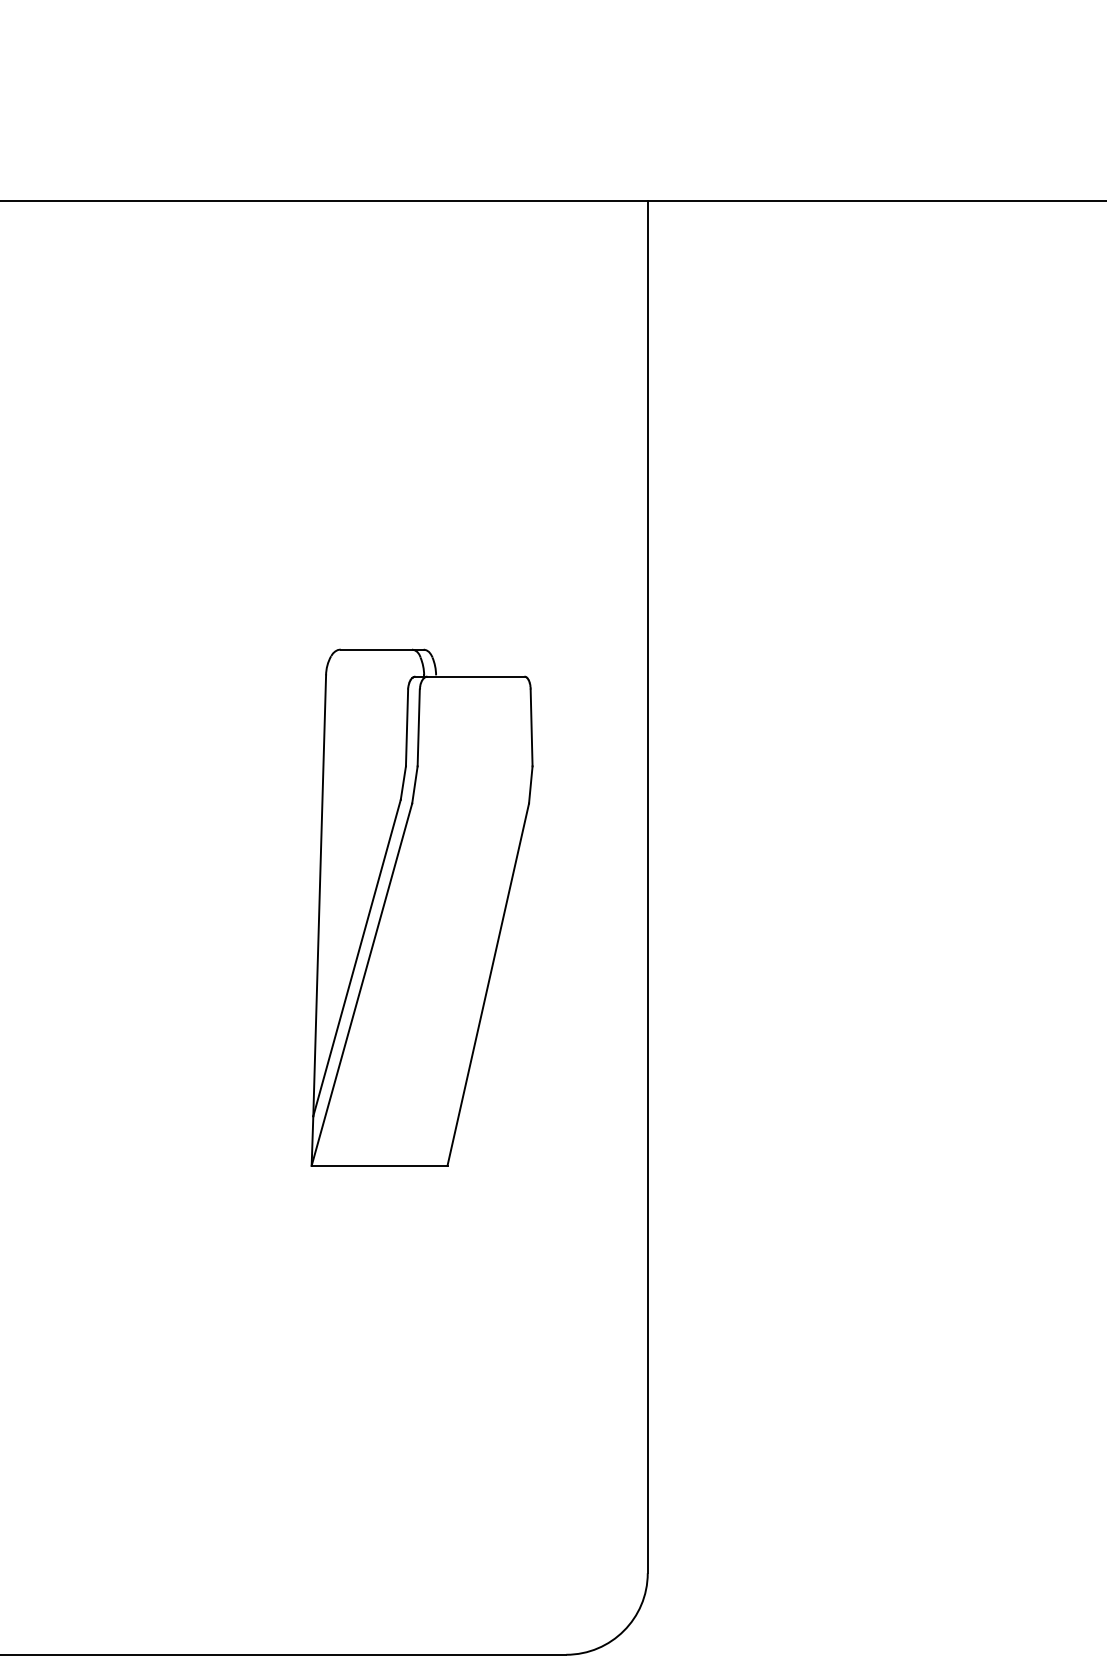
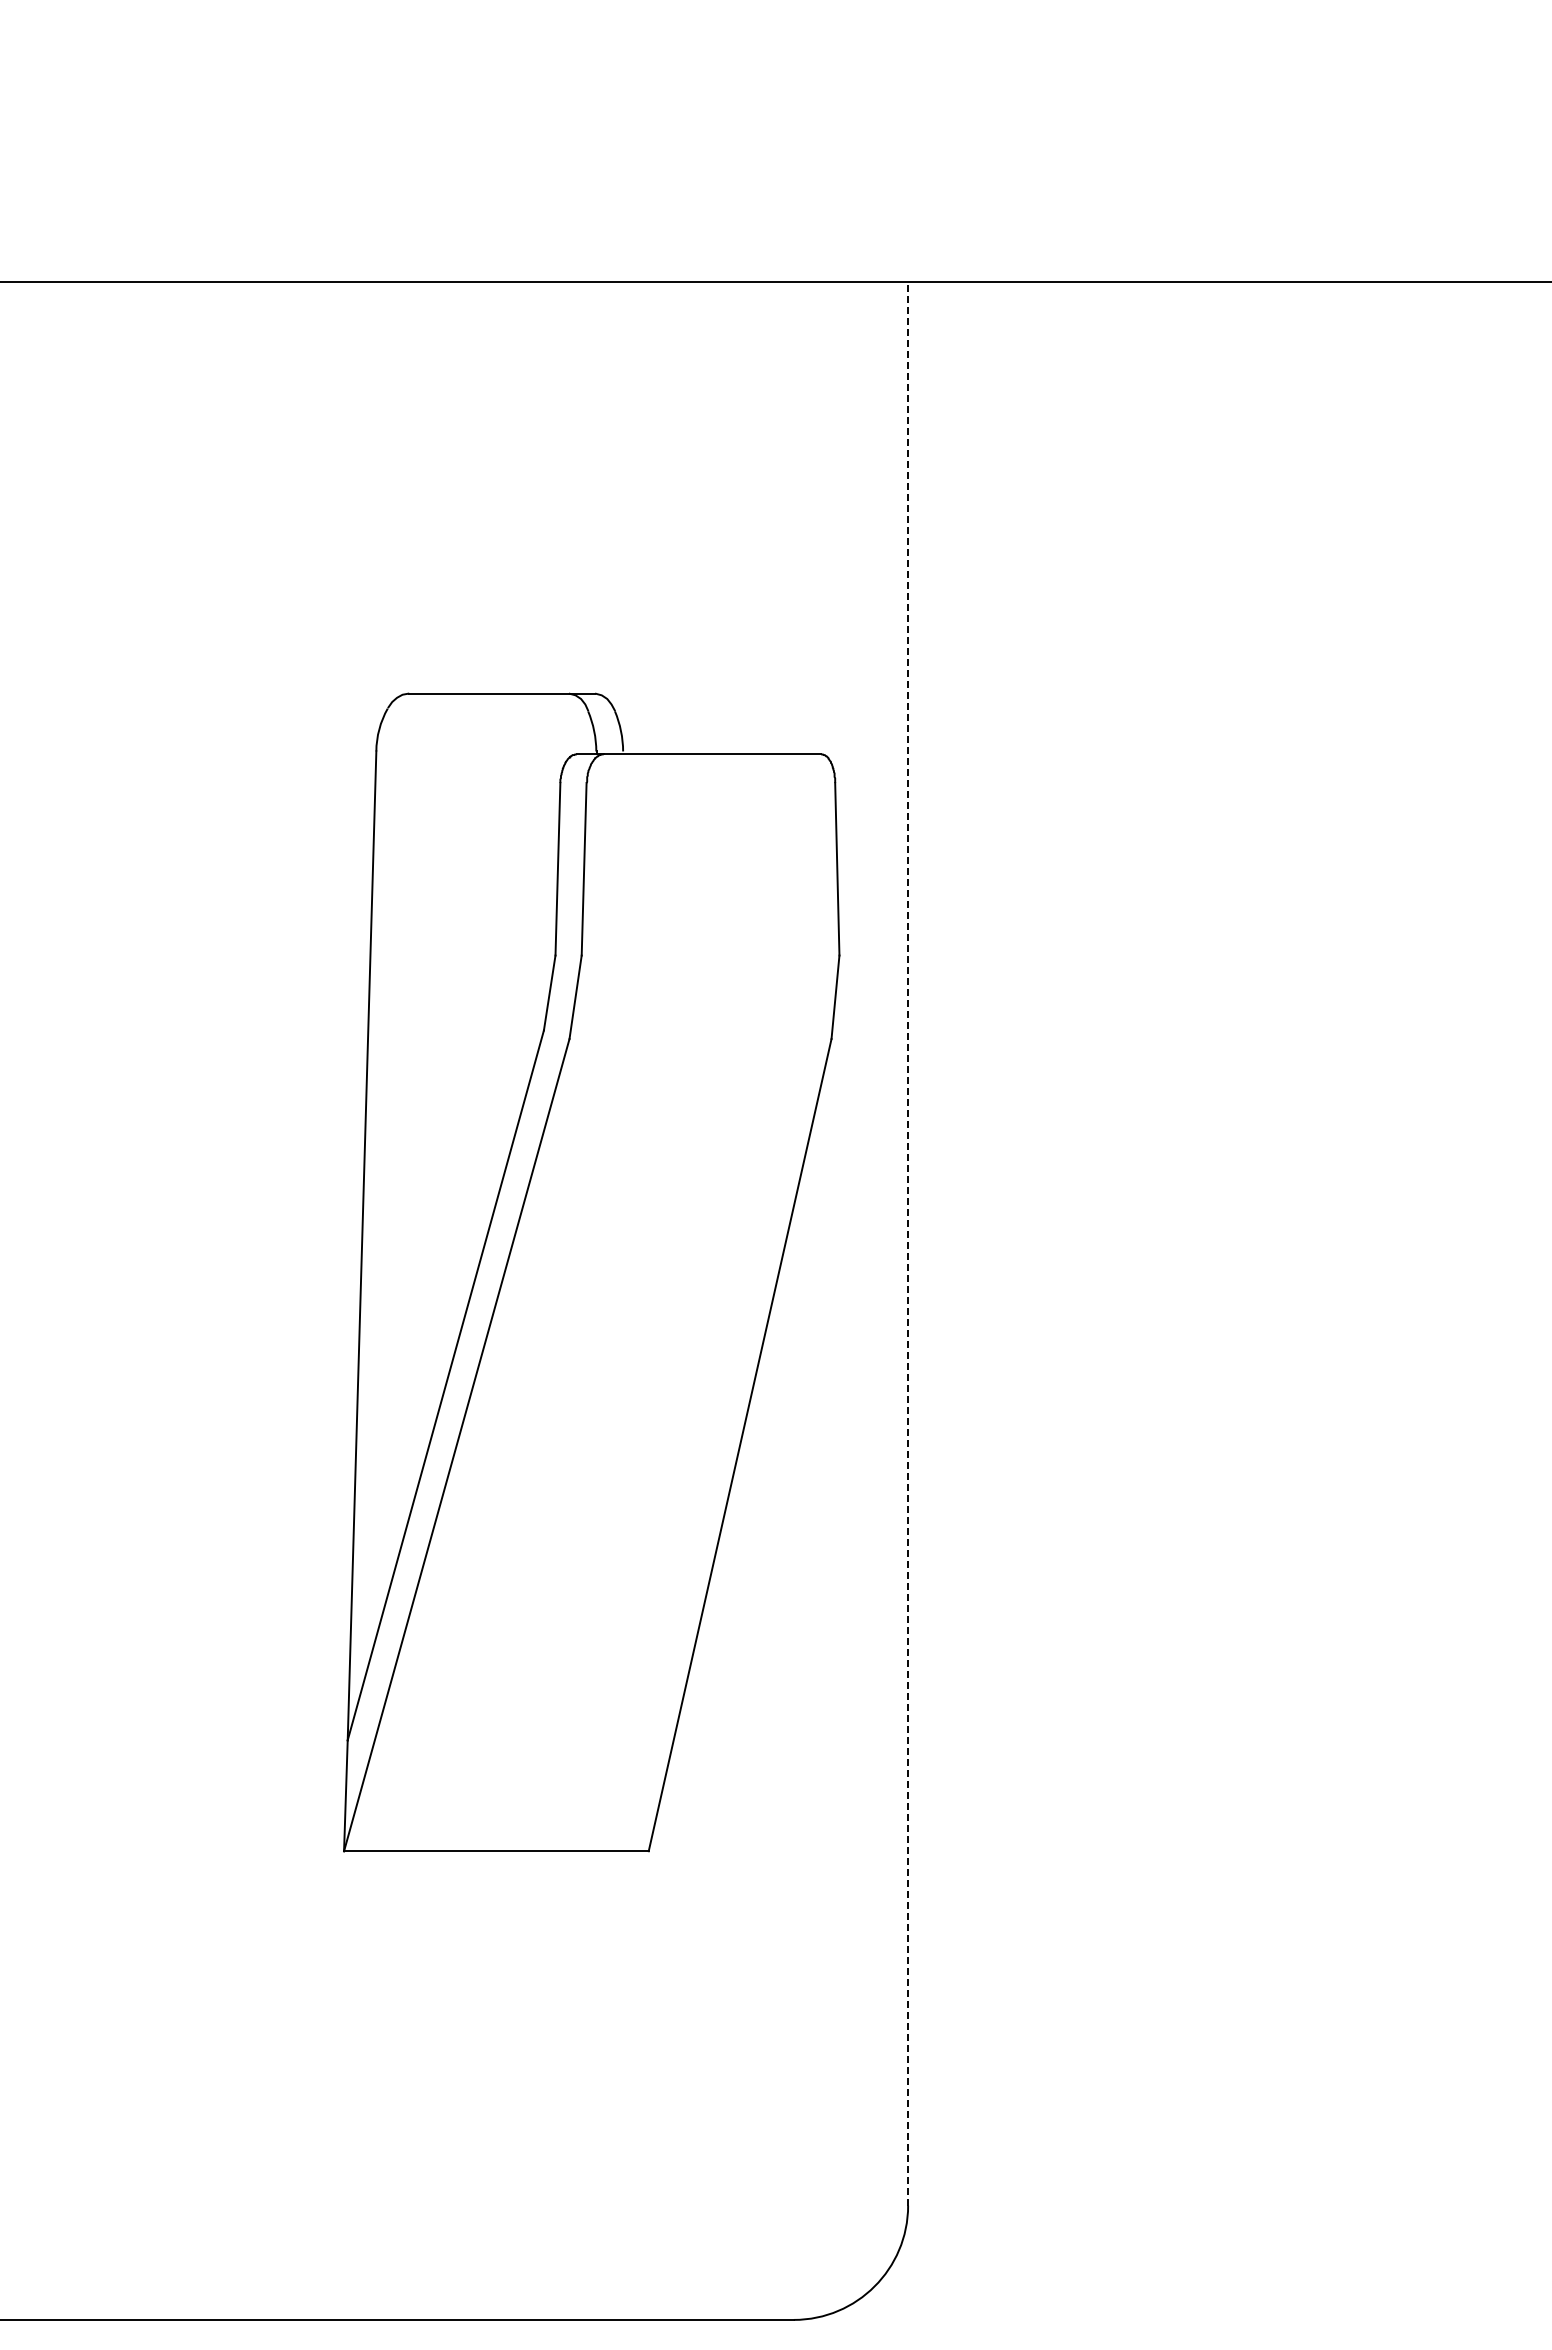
line: (648, 887) -> (908, 1244), solid -> dashed
part: (421, 907) -> (591, 1272), size x1.6

